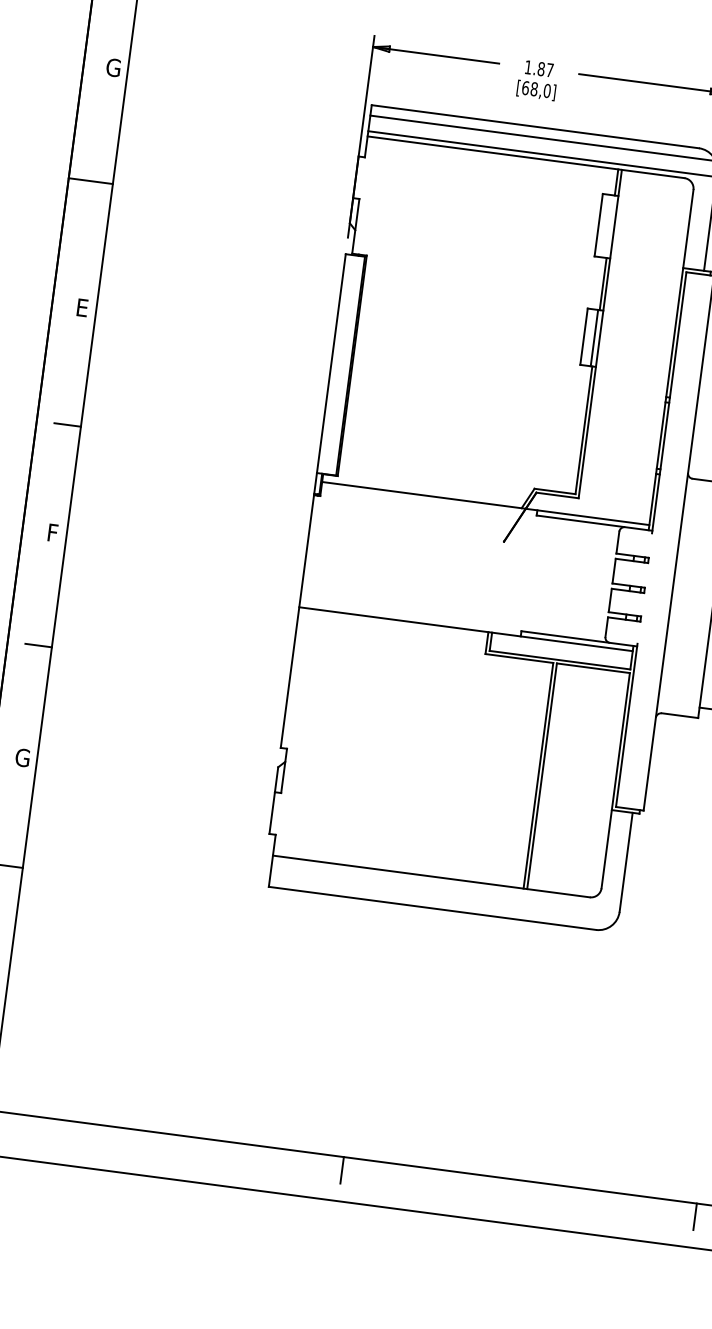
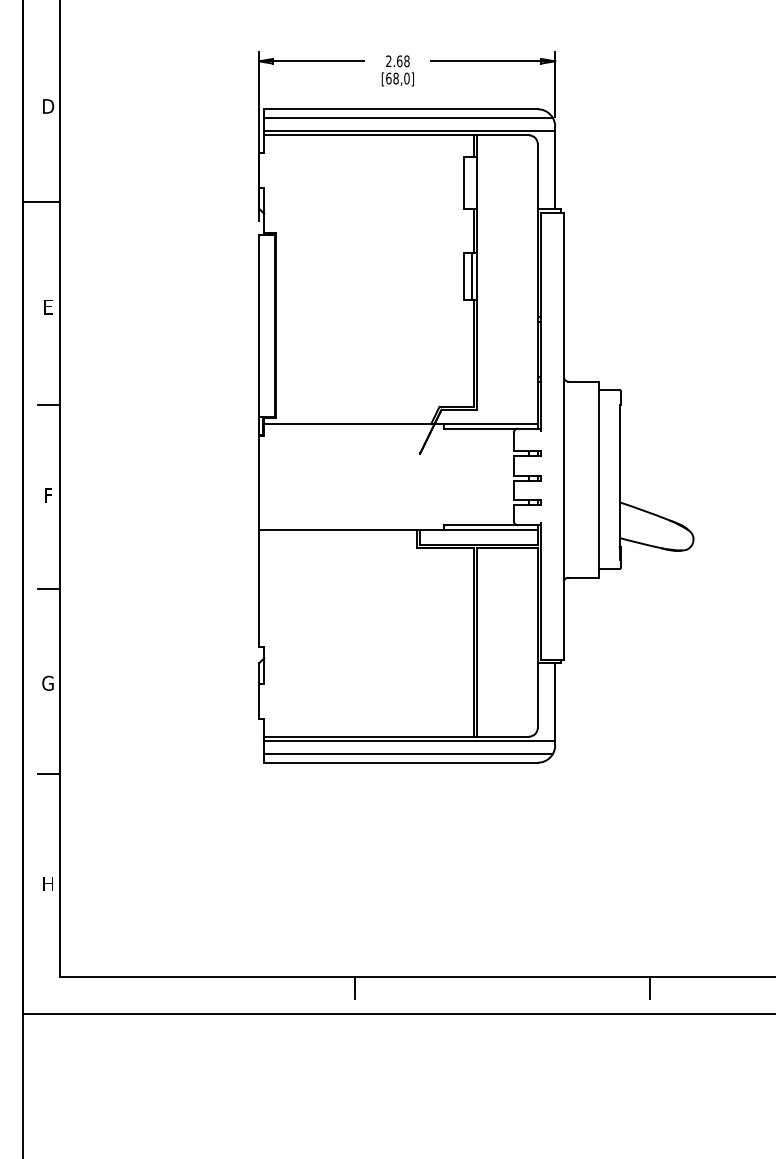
text: (114, 66) -> (48, 105), G -> D
text: (538, 69) -> (397, 61), 1.87 -> 2.68
line: (446, 883) -> (409, 740), added
line: (442, 899) -> (408, 754), added

